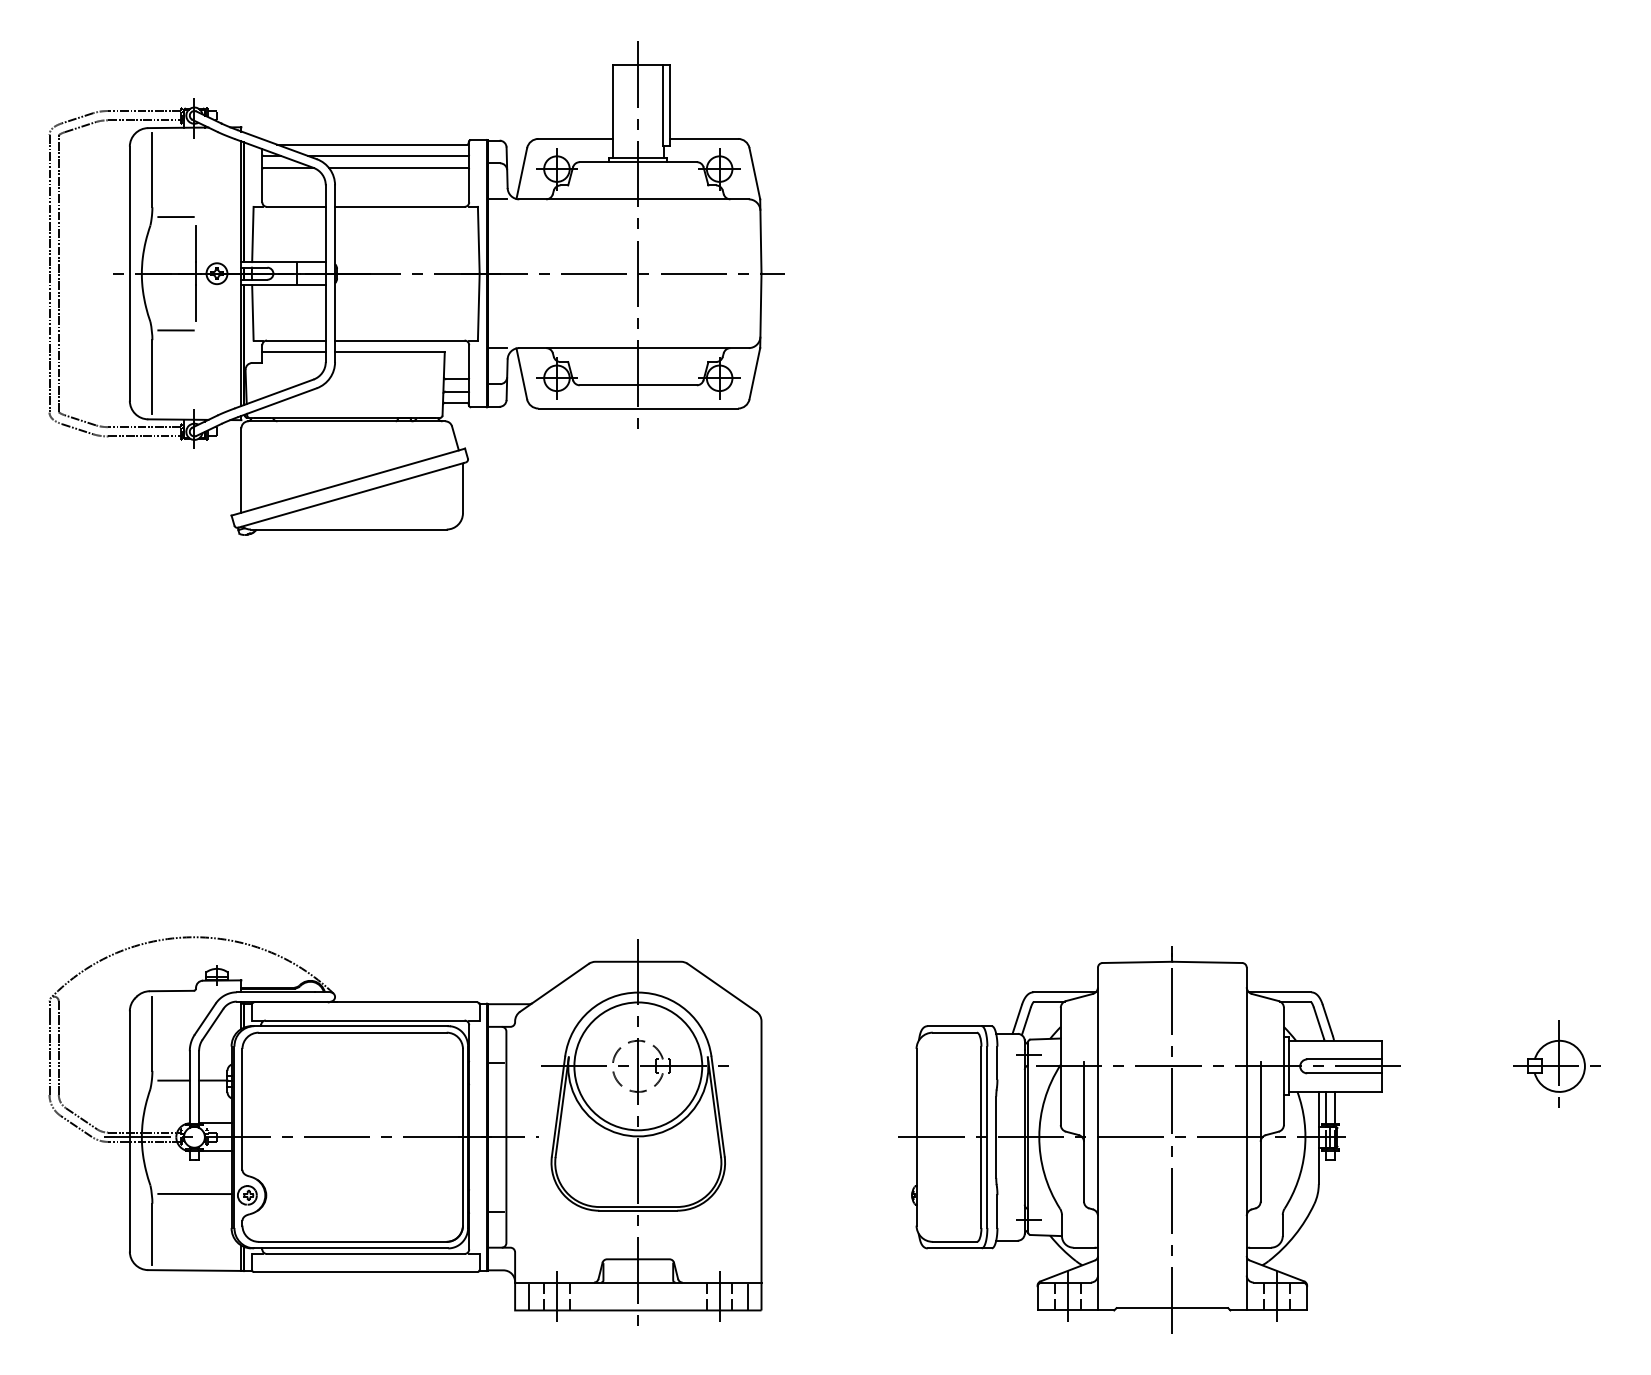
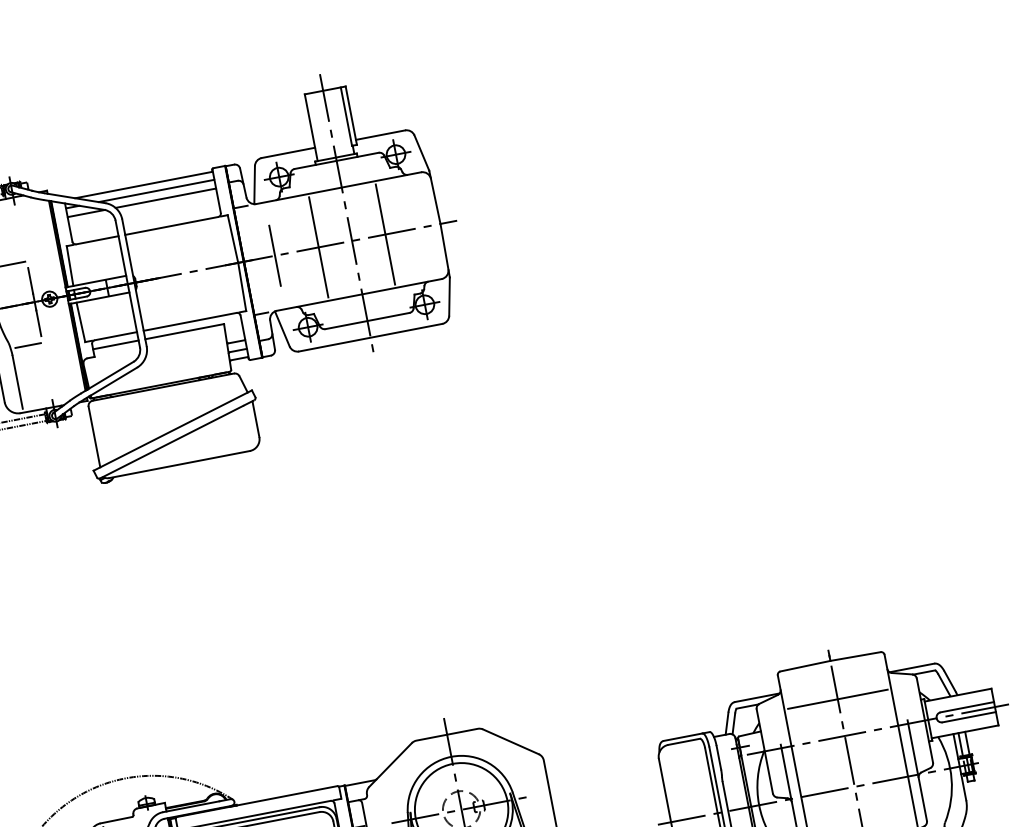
line: (530, 273) -> (274, 255), added
line: (591, 273) -> (318, 247), added
line: (684, 273) -> (385, 234), added
line: (1172, 1015) -> (837, 699), added

